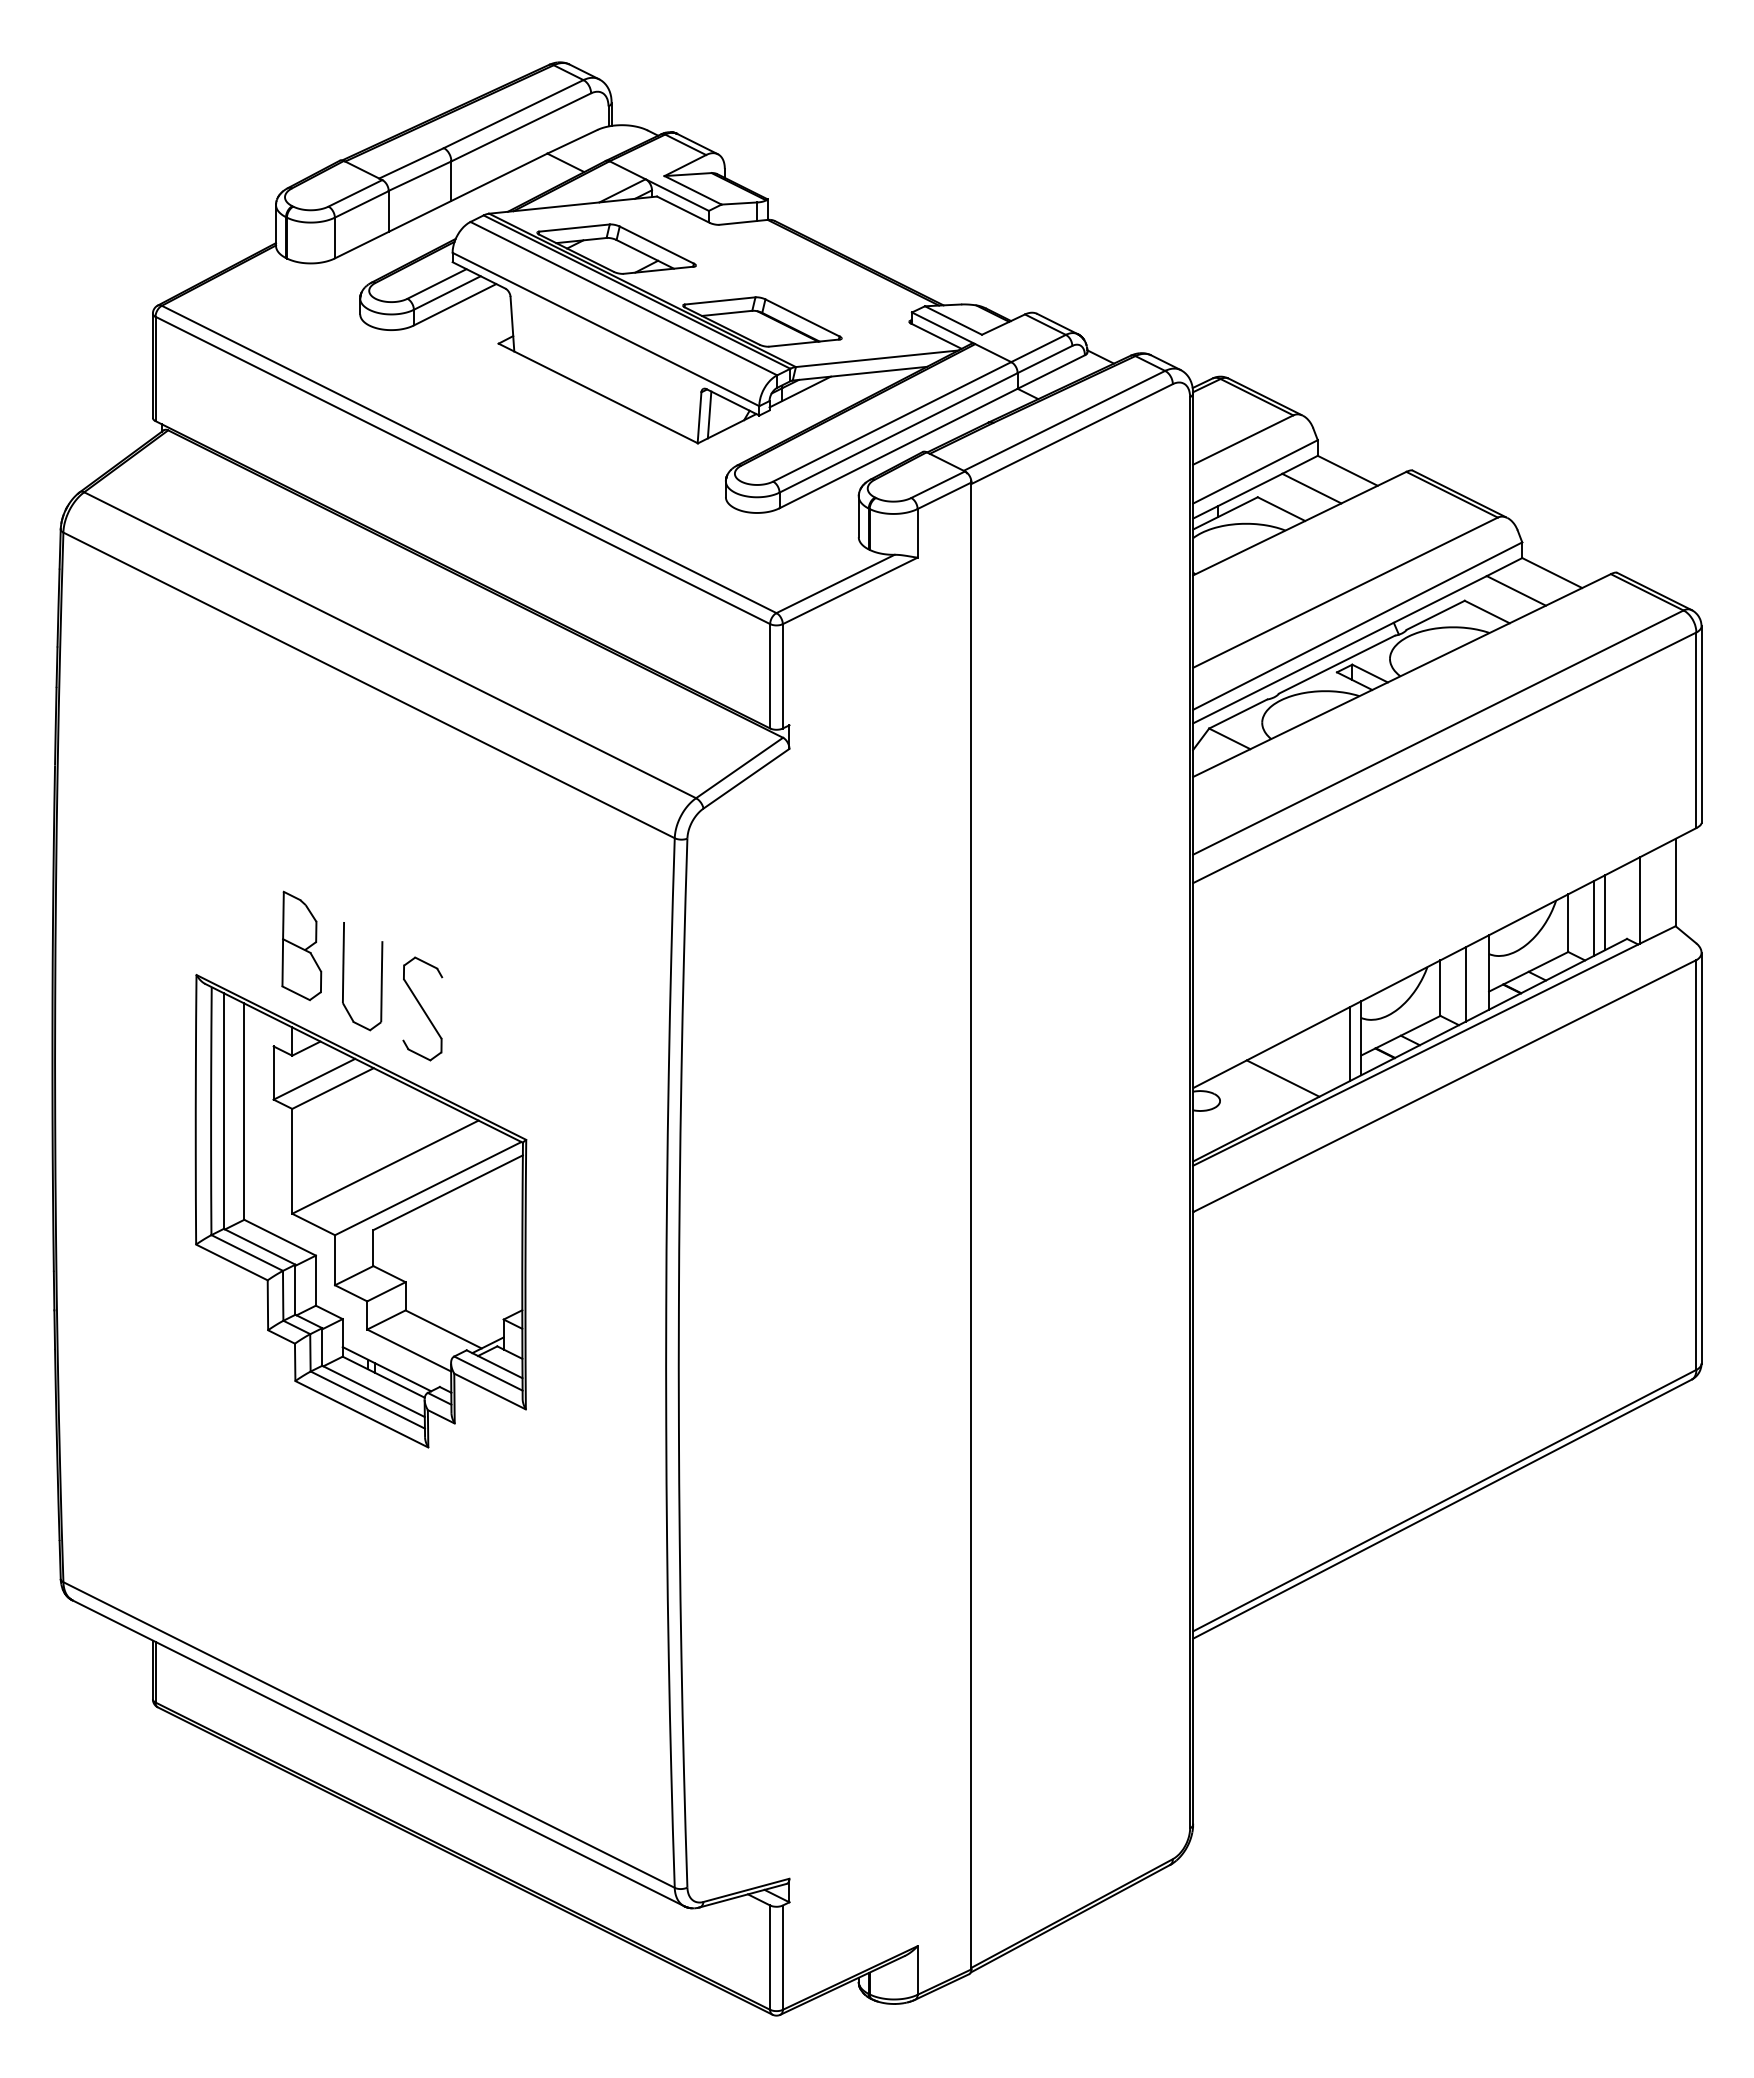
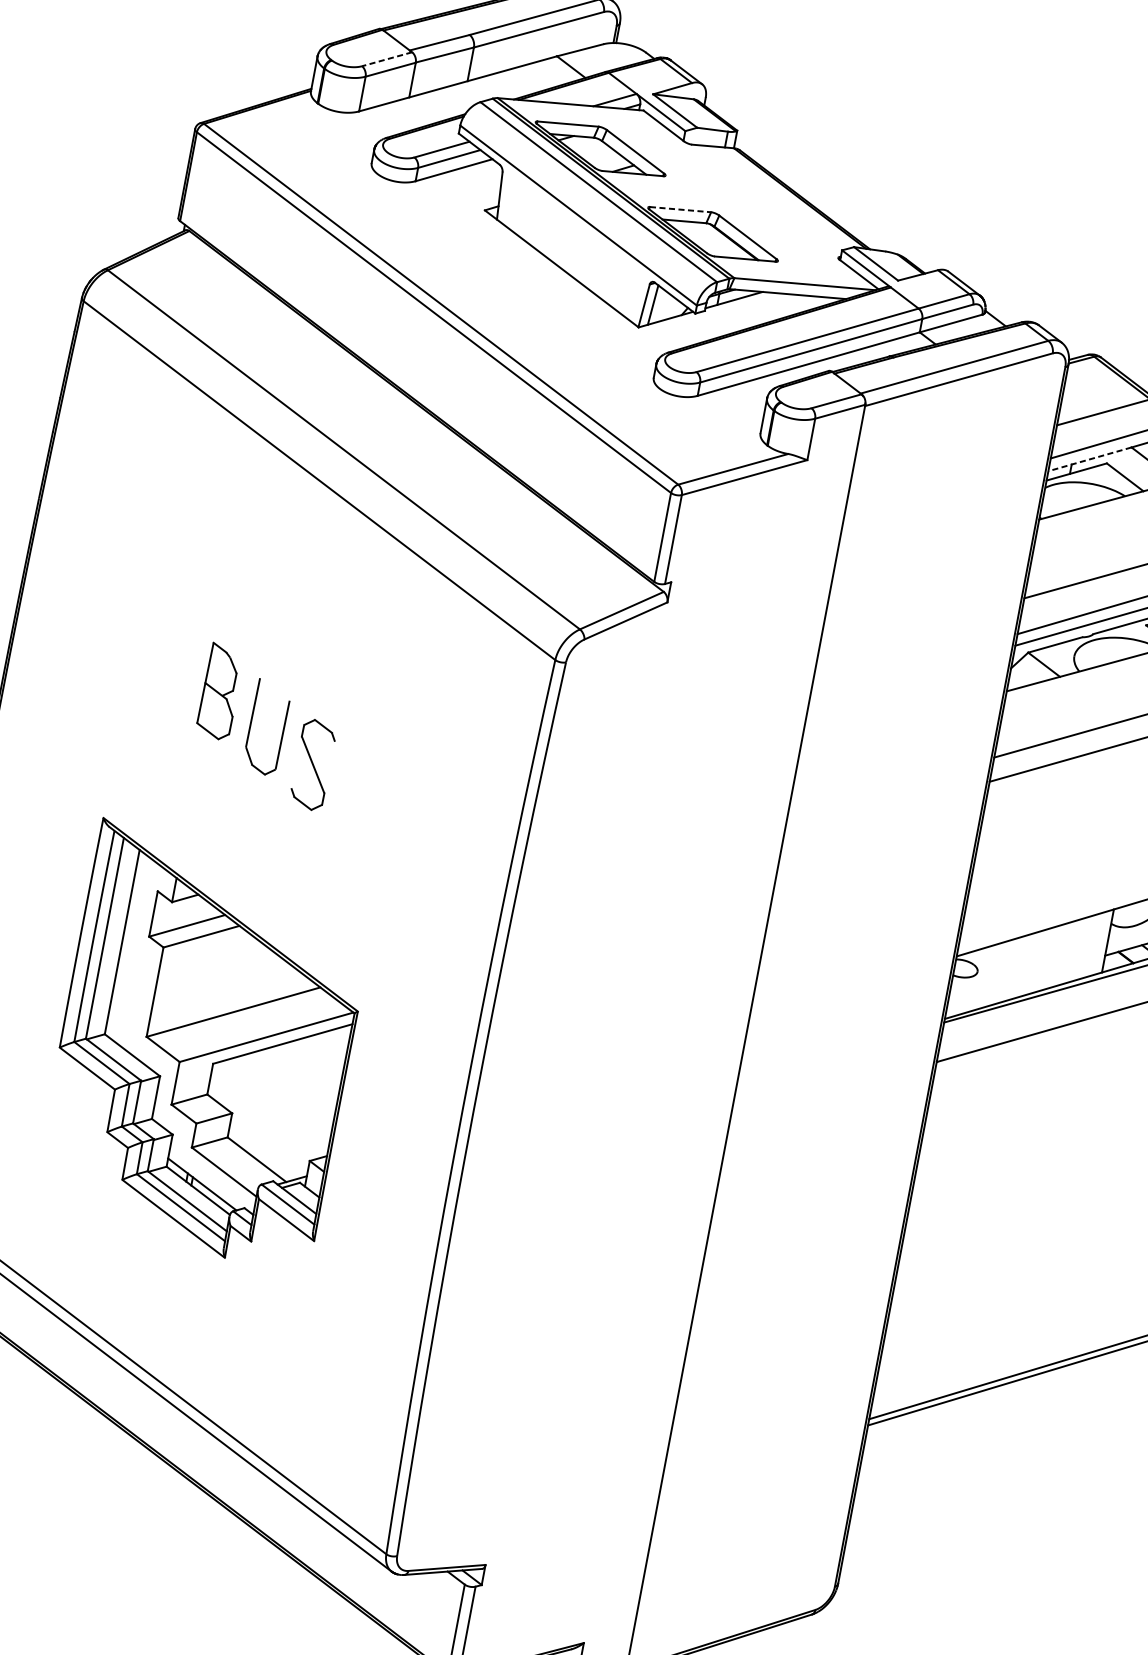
line: (355, 193) -> (387, 59), solid -> dashed
line: (720, 300) -> (680, 209), solid -> dashed
line: (1237, 496) -> (1089, 459), solid -> dashed
line: (1349, 1044) -> (1096, 944), removed
line: (1282, 1078) -> (1034, 962), removed
part: (360, 1211) -> (205, 1045), moved

